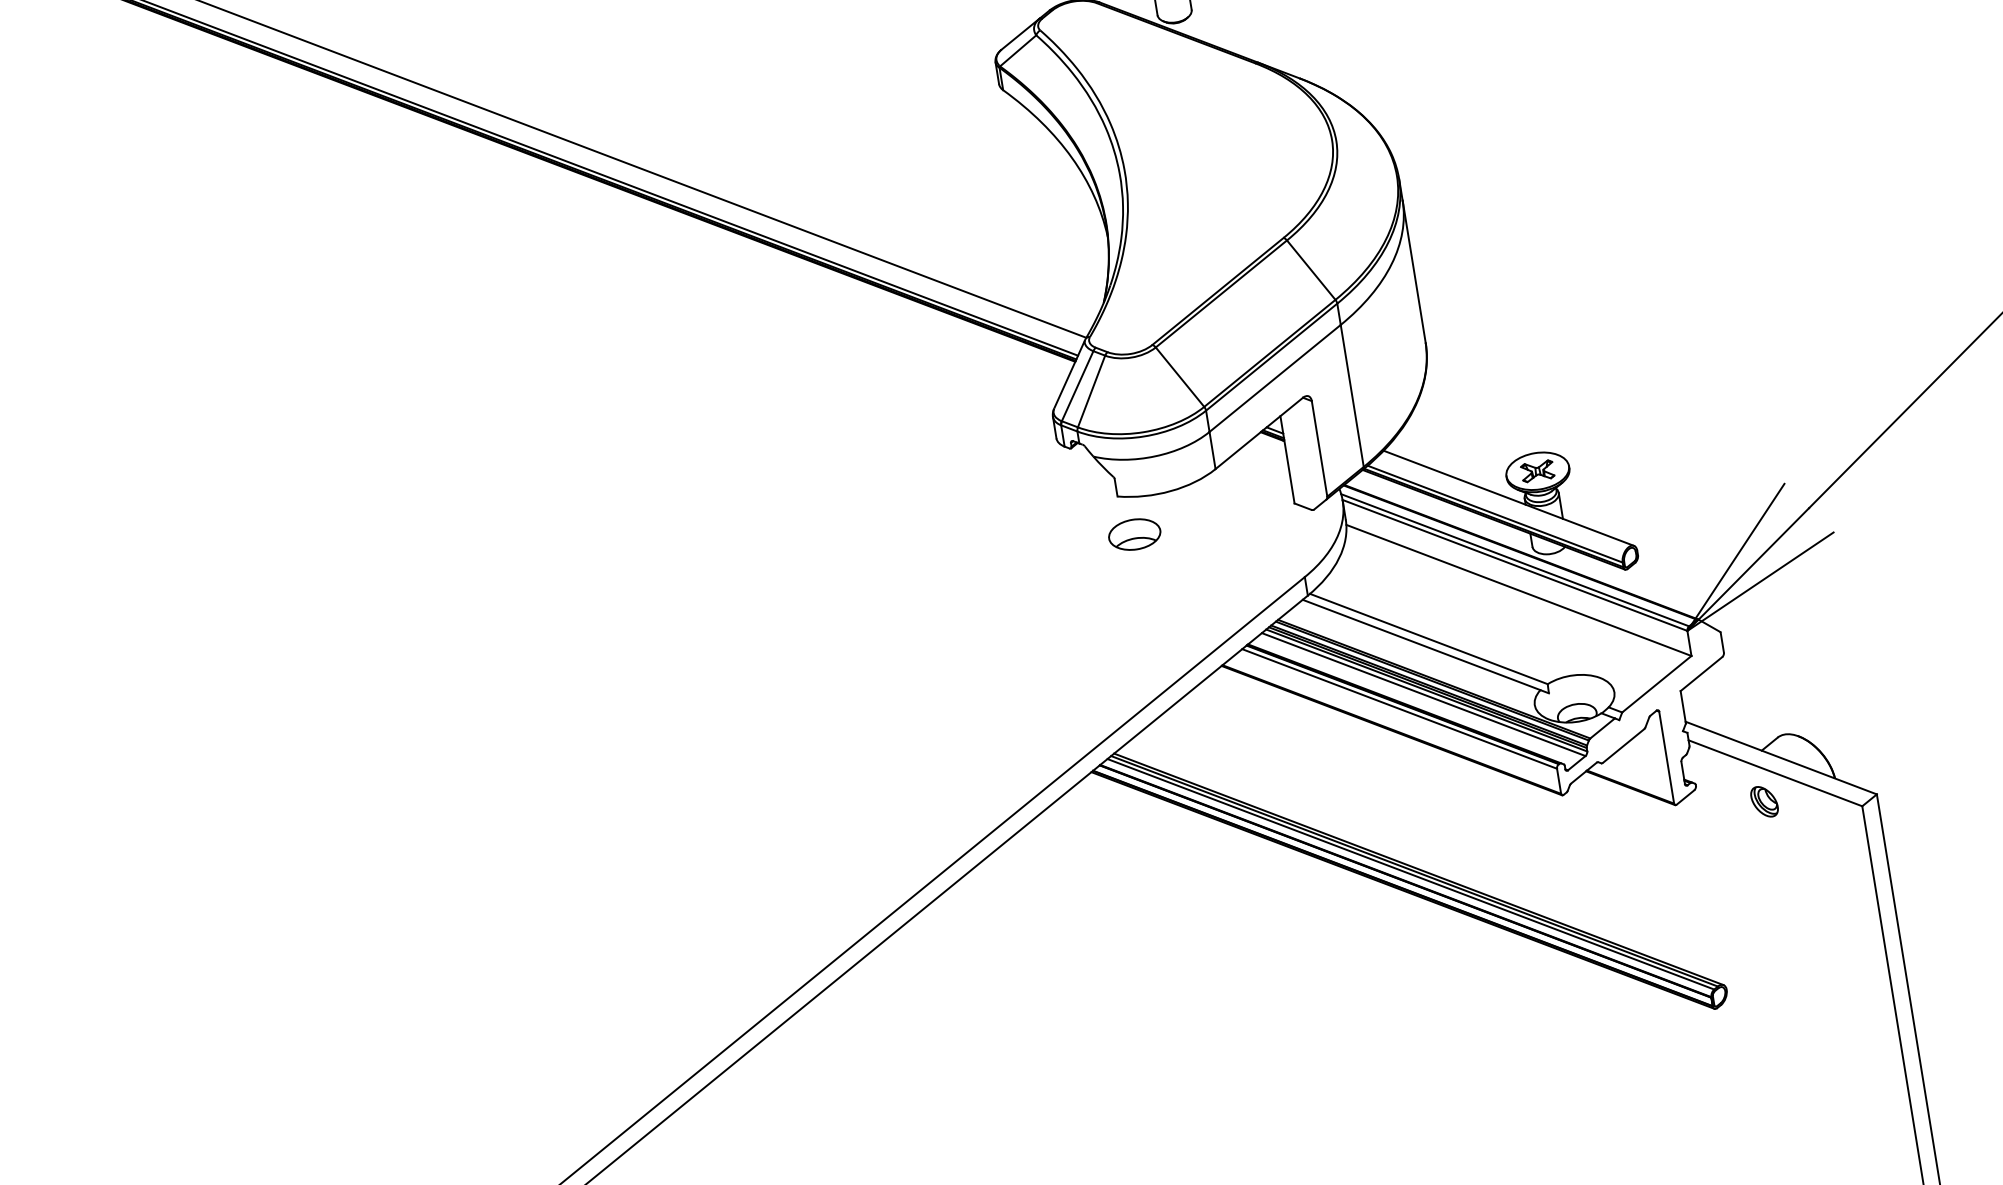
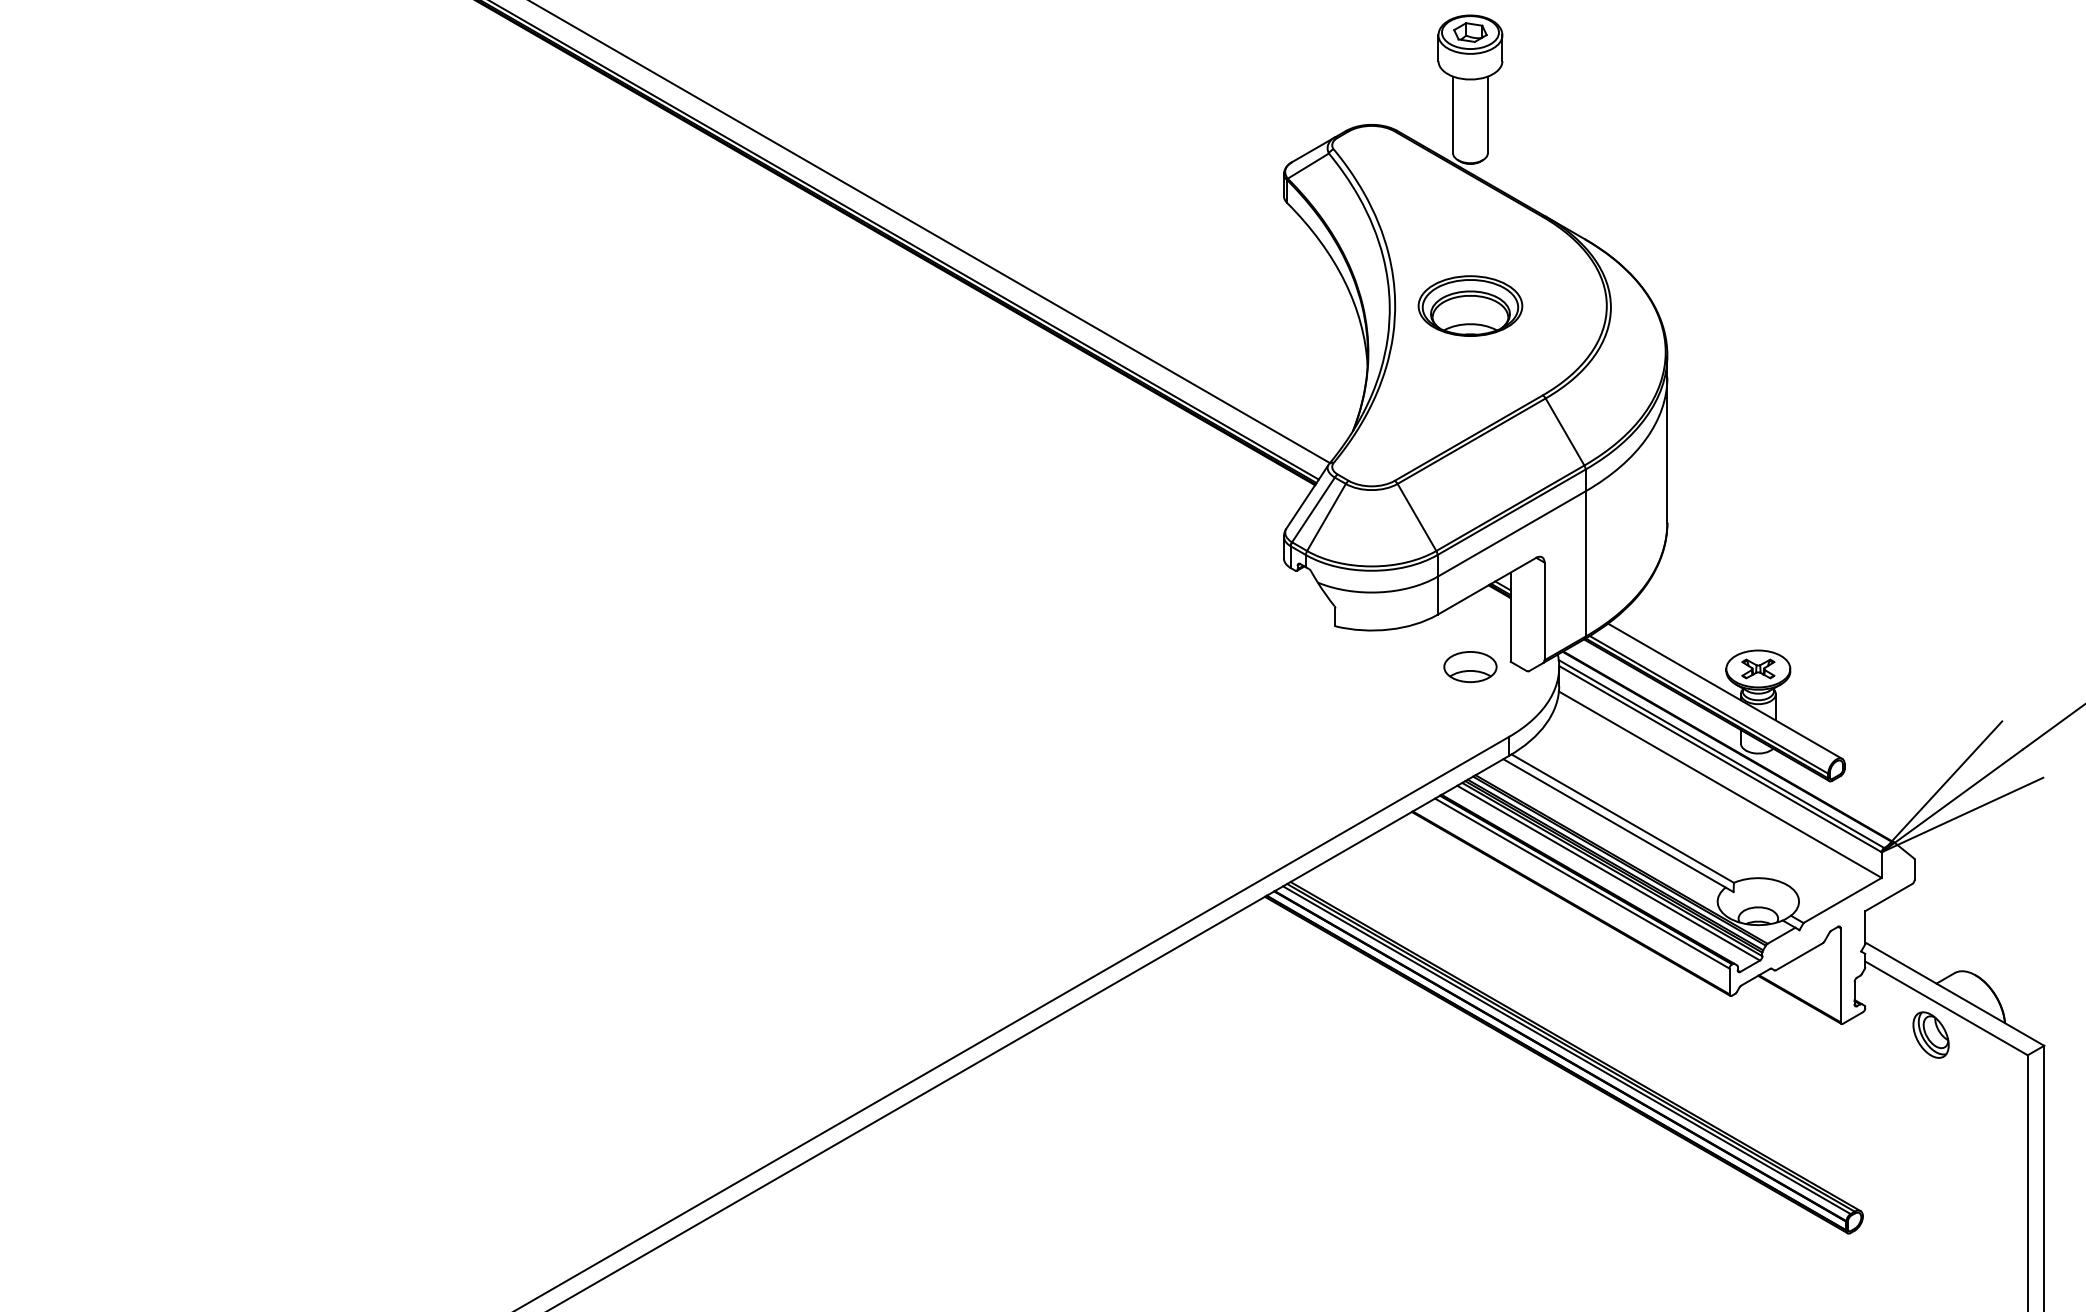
part: (1198, 161) -> (1470, 305), added
part: (1134, 535) -> (1470, 667), moved
part: (1763, 801) -> (1930, 1034), size x1.43

